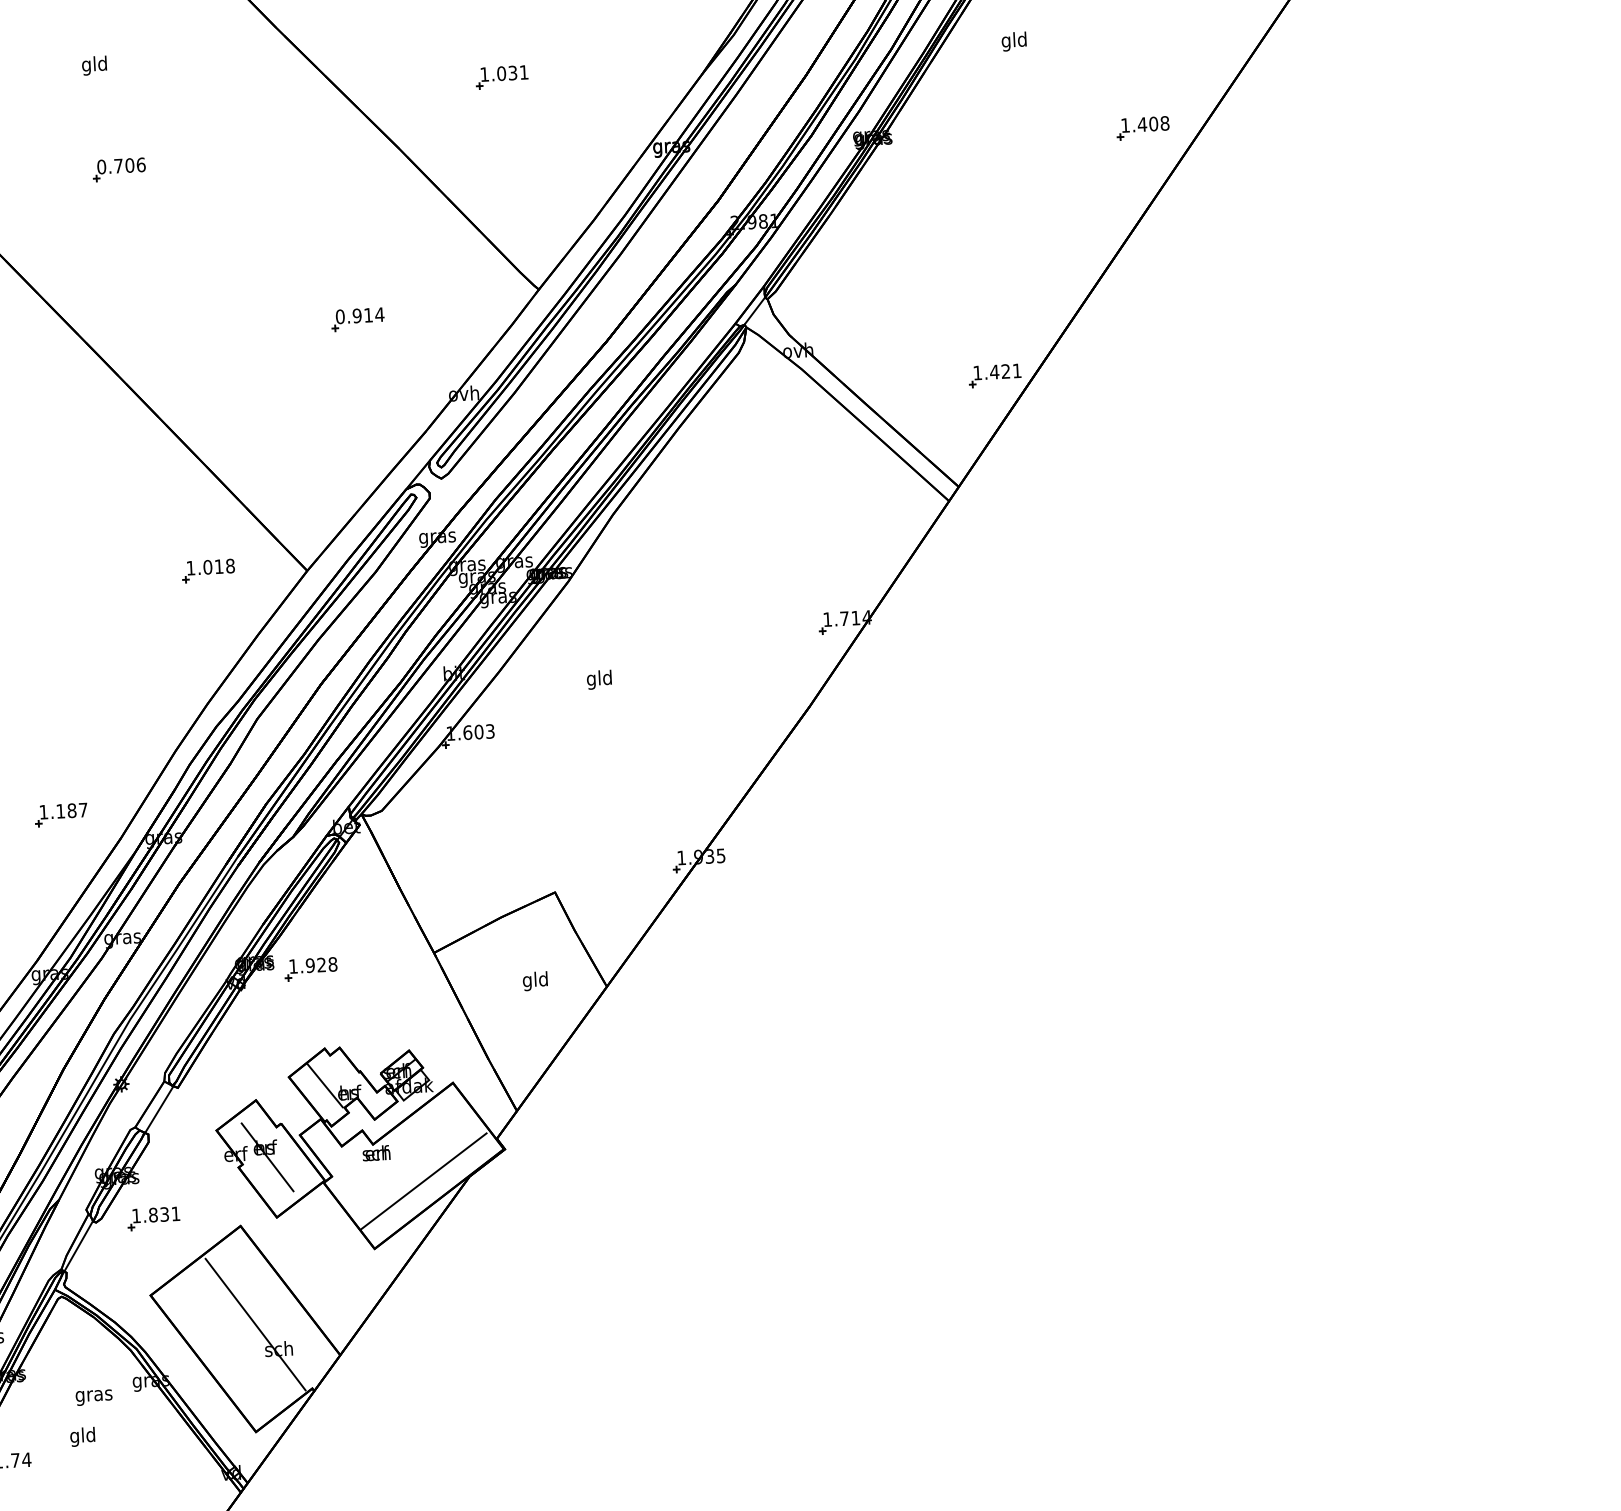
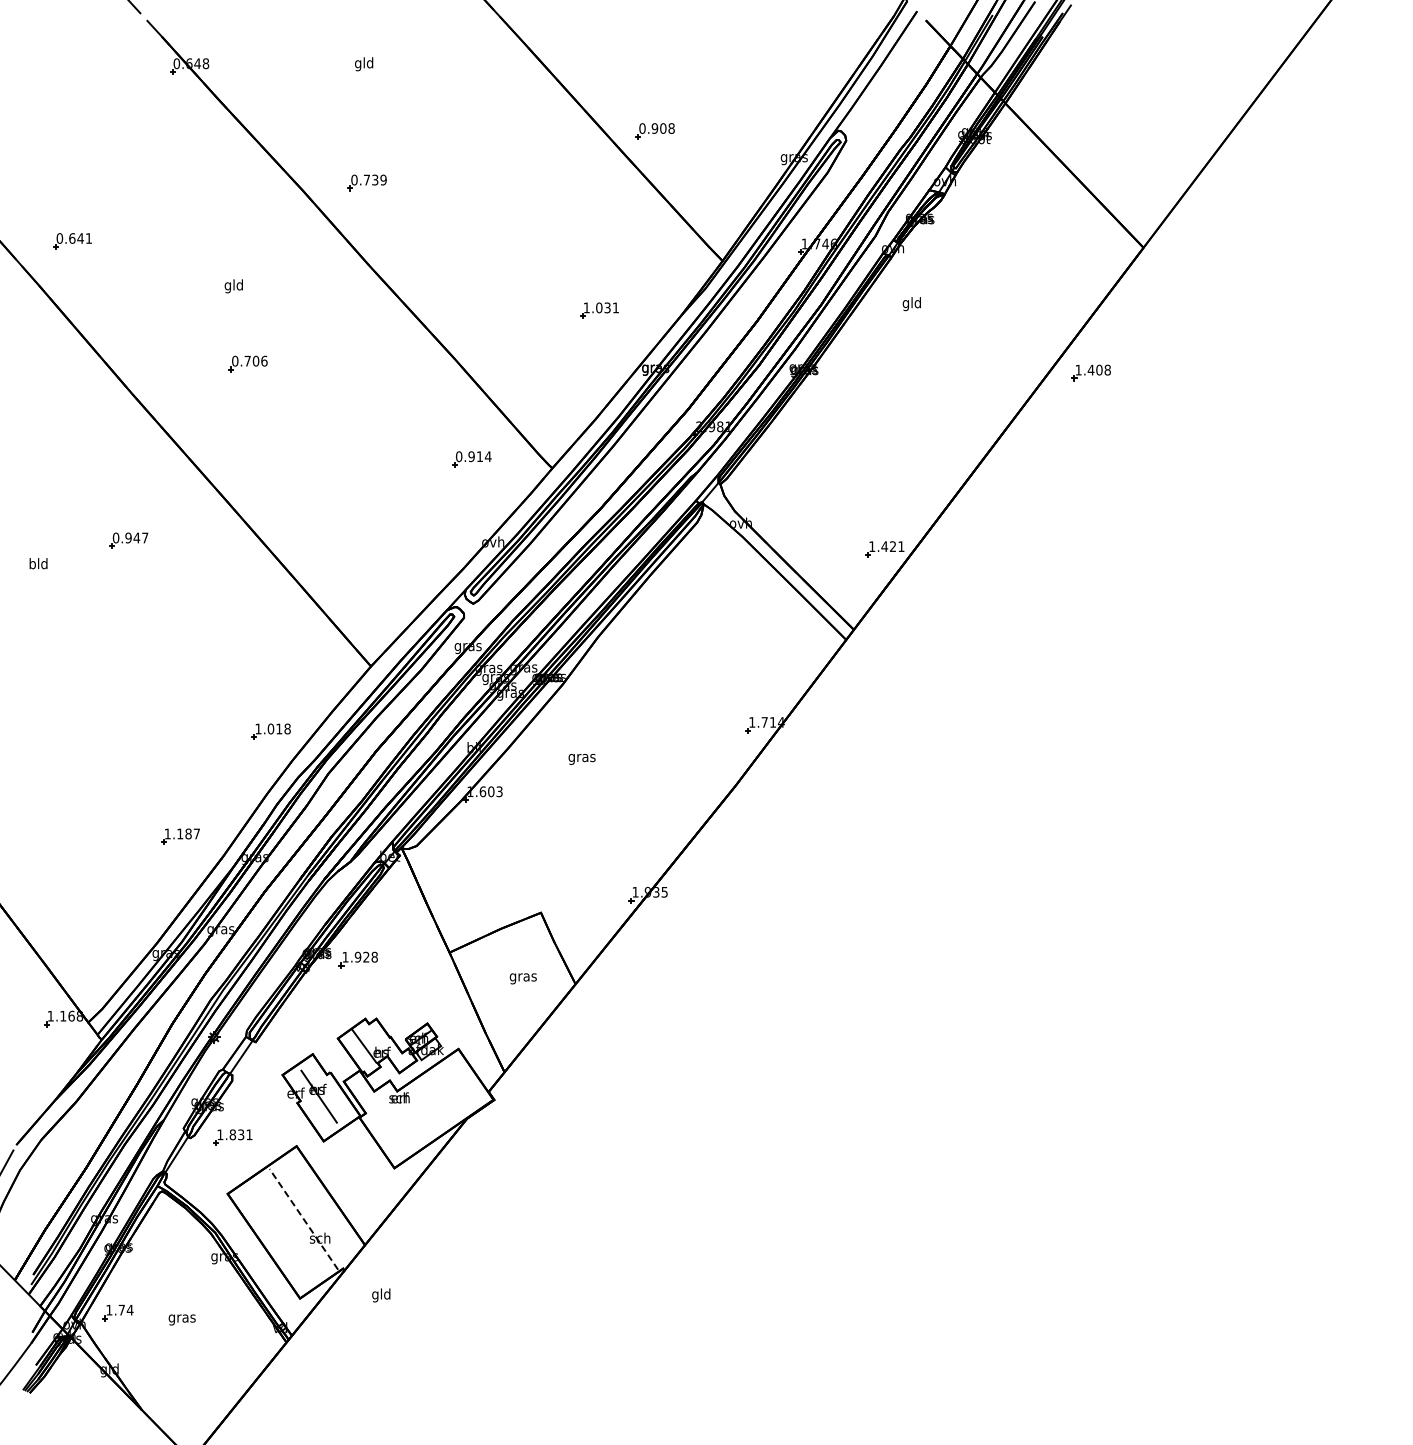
part: (502, 77) -> (599, 310), moved
part: (1141, 127) -> (1090, 372), moved
part: (357, 319) -> (471, 459), moved
part: (207, 570) -> (270, 731), moved
text: (598, 679) -> (581, 757), gld -> gras
text: (534, 981) -> (522, 977), gld -> gras
line: (424, 1181) -> (433, 1120), removed
line: (255, 1324) -> (303, 1219), solid -> dashed
text: (93, 1397) -> (181, 1319), moved
text: (83, 1437) -> (381, 1295), moved

